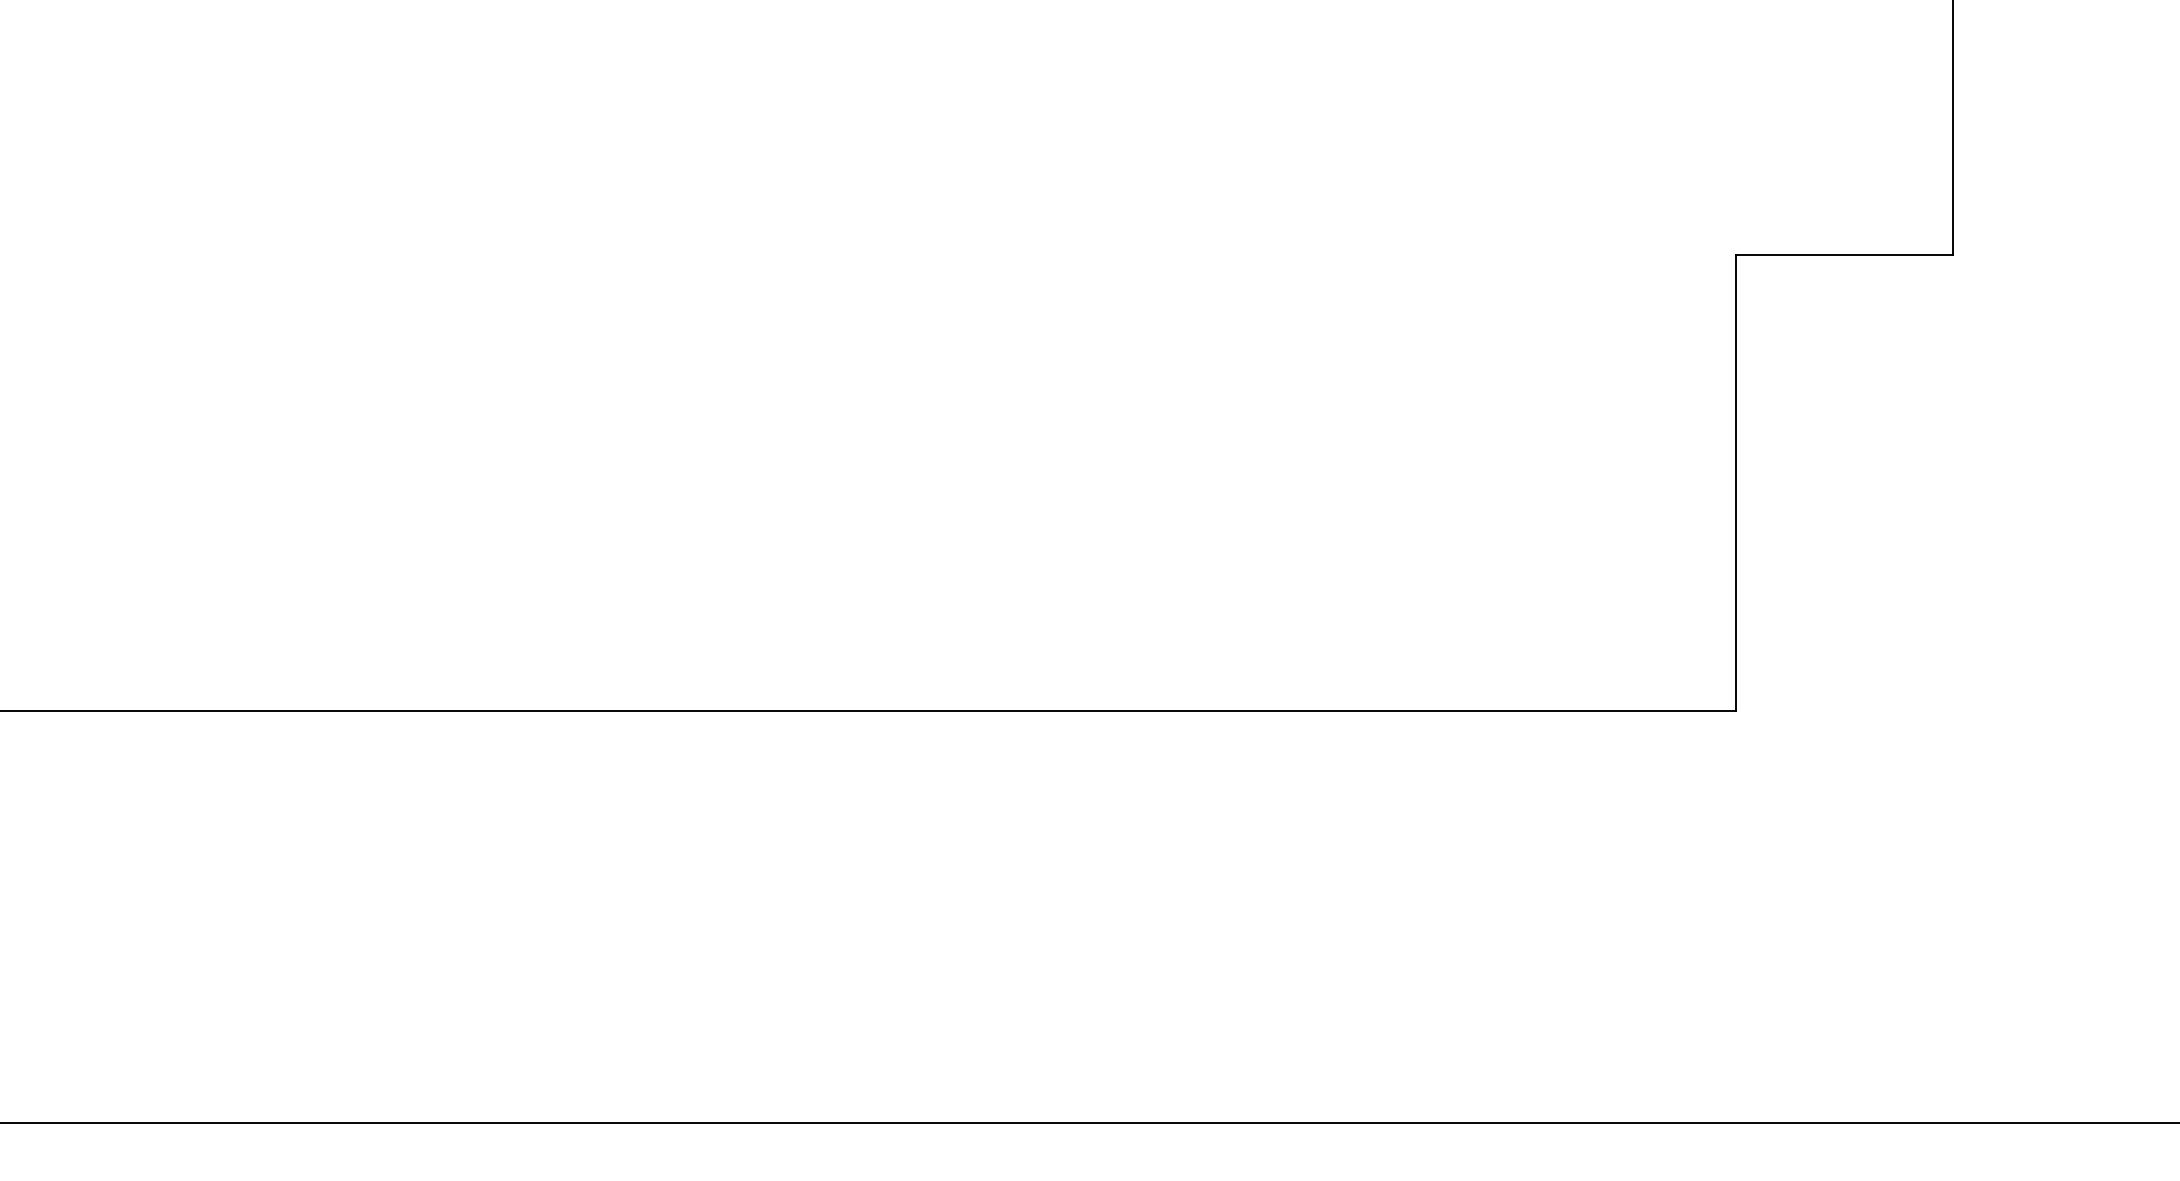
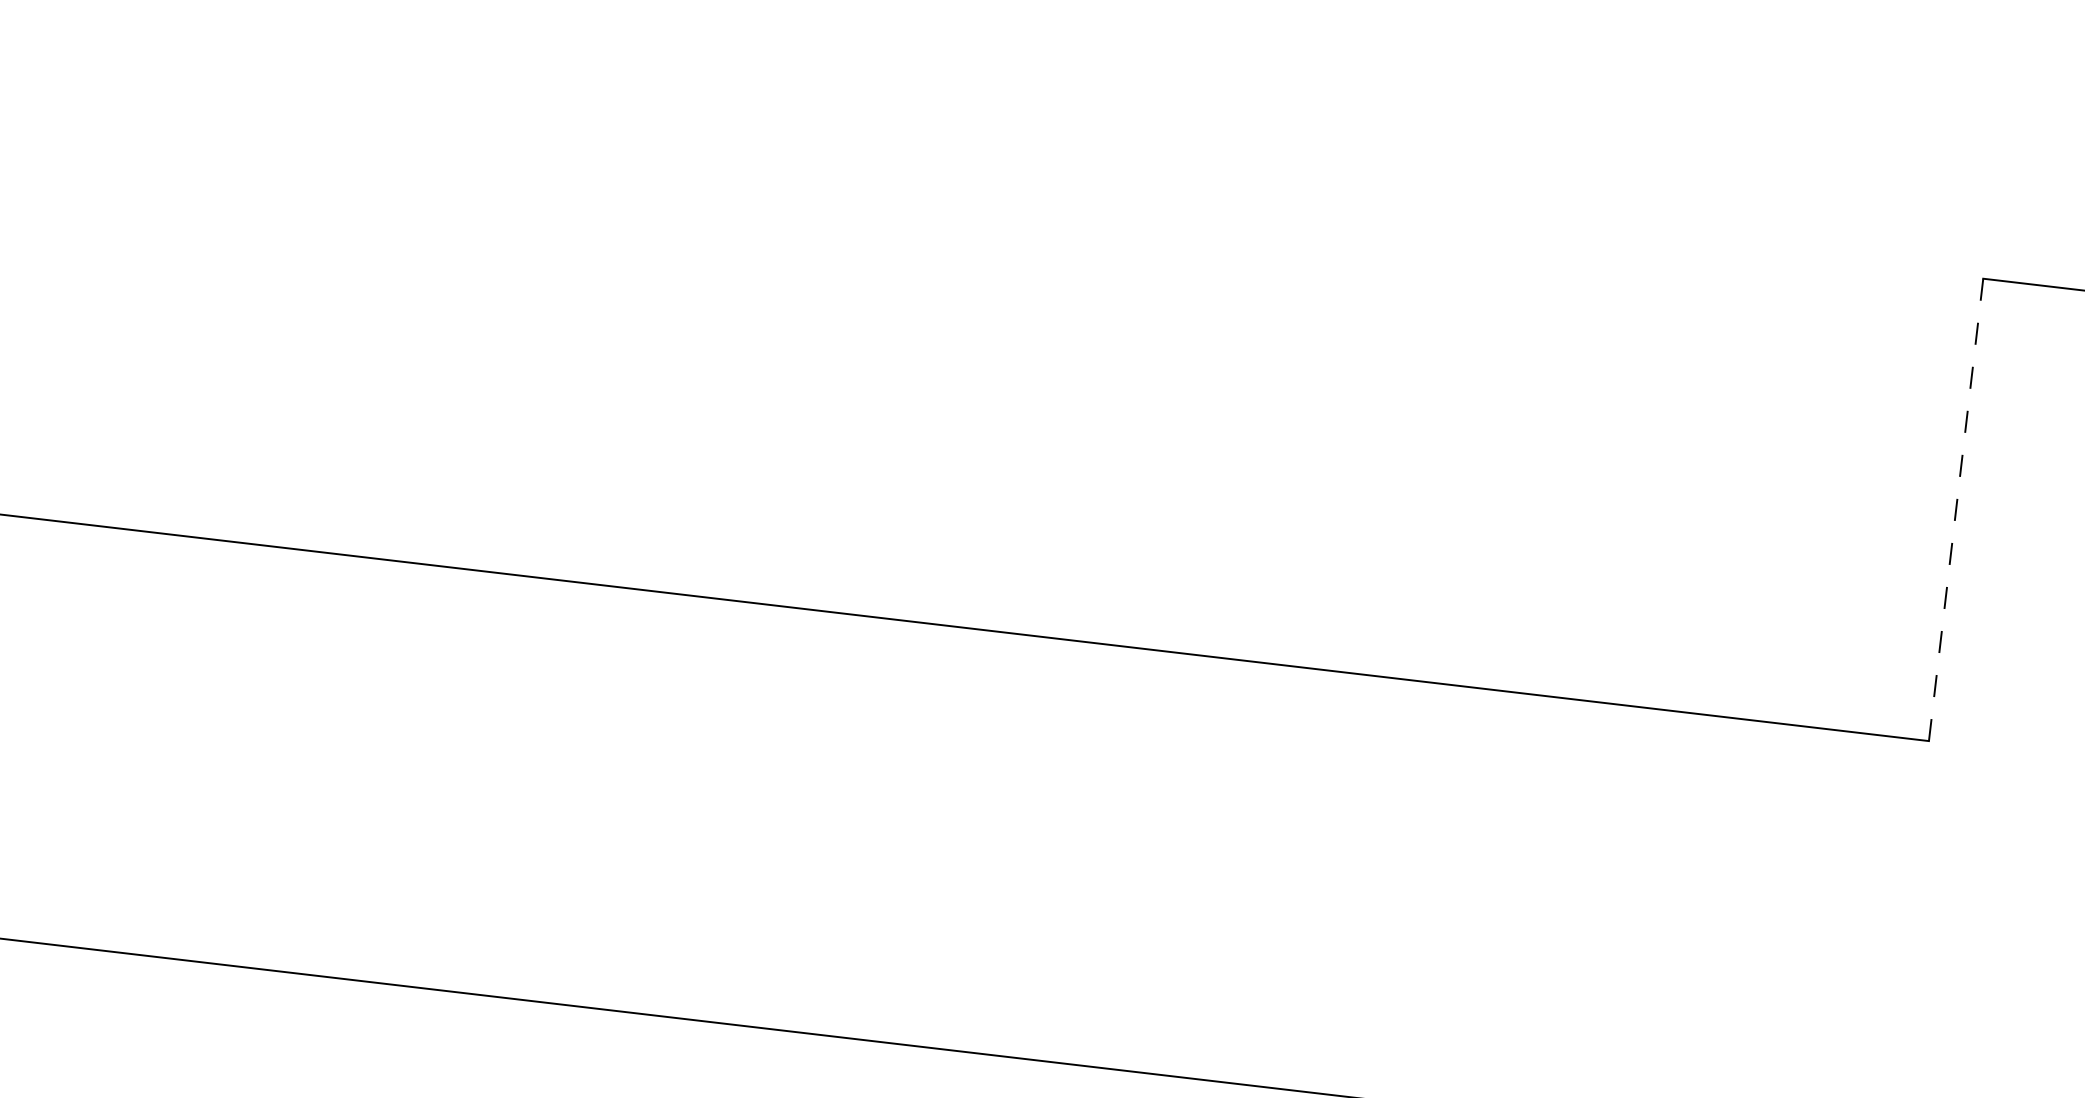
line: (1736, 483) -> (1956, 510), solid -> dashed

